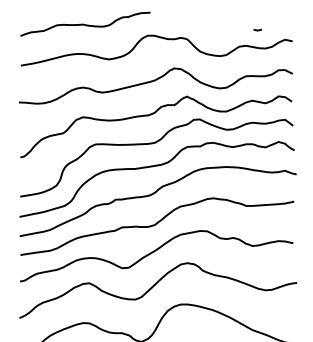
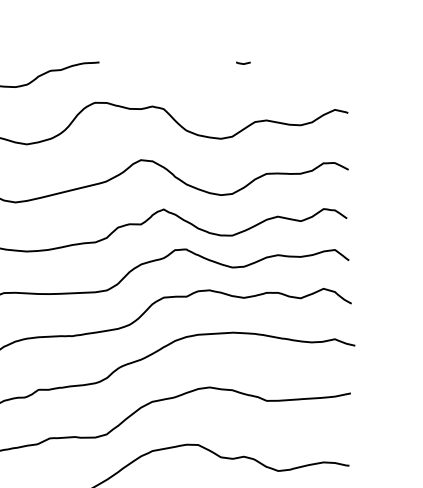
curve: (257, 29) -> (242, 62), moved

